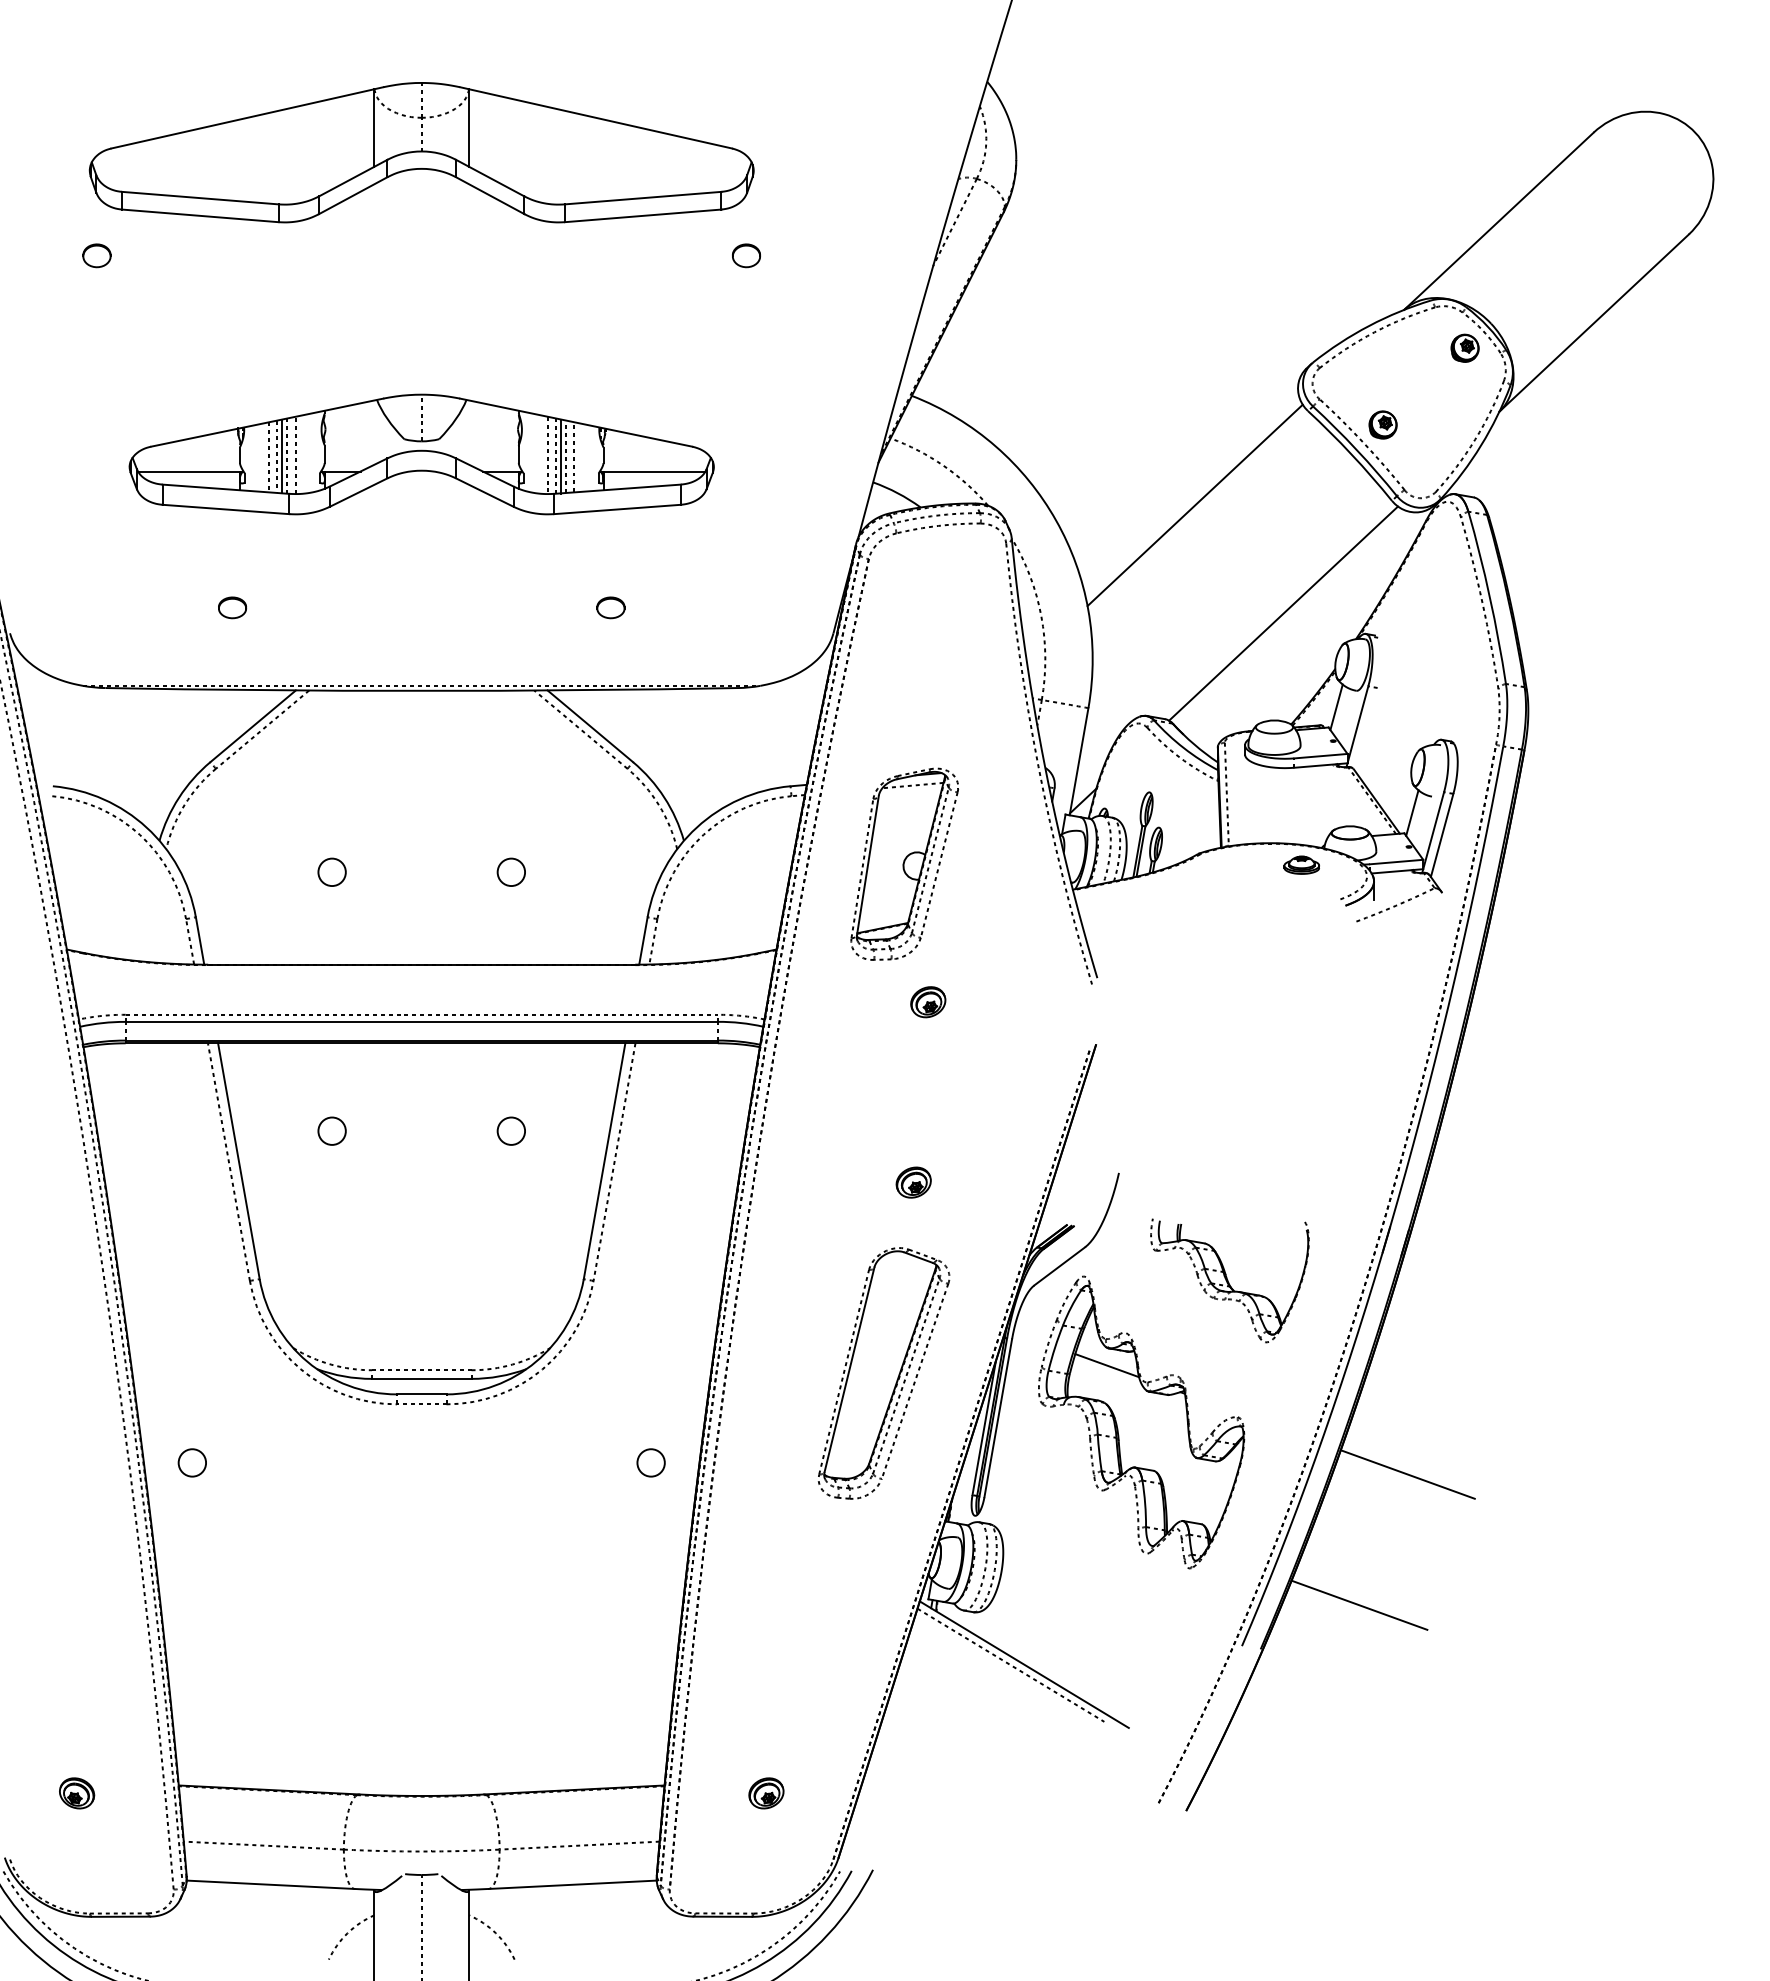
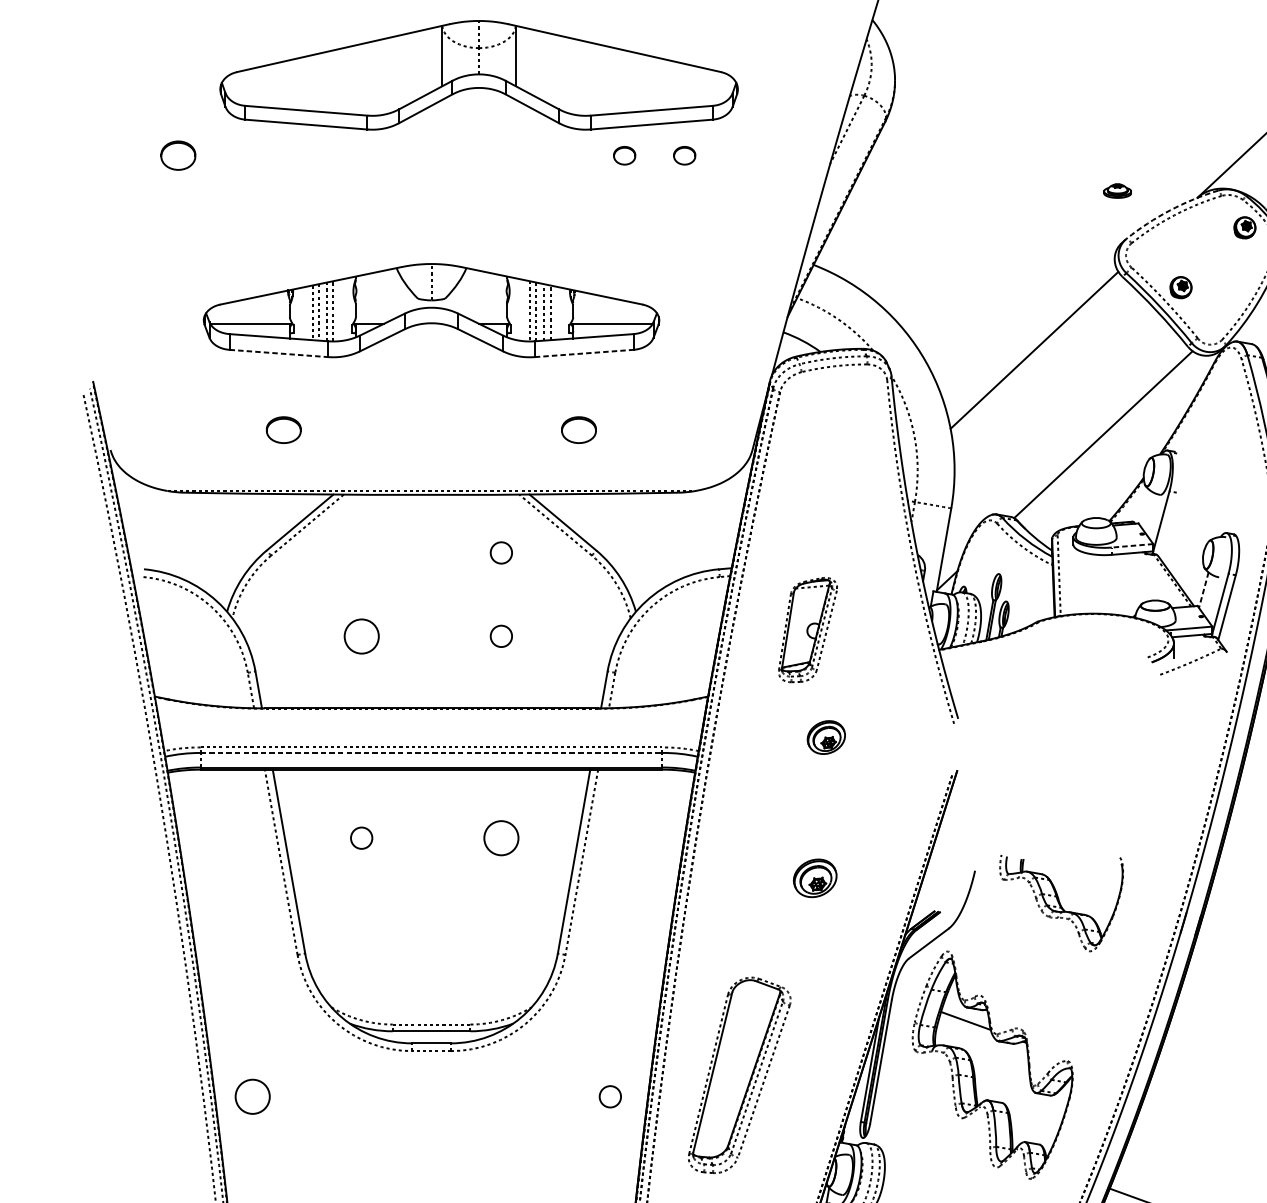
part: (421, 152) -> (478, 75), moved
part: (96, 255) -> (177, 155), size x1.6
part: (669, 255) -> (624, 155), added
arc: (1369, 325) -> (1170, 210), solid -> dashed
line: (282, 456) -> (322, 312), removed
line: (561, 456) -> (540, 312), removed
line: (226, 509) -> (279, 353), solid -> dashed
line: (617, 509) -> (584, 353), solid -> dashed
part: (232, 607) -> (284, 429), size x1.6
part: (610, 607) -> (578, 429), size x1.6
line: (1336, 707) -> (1144, 507), removed
line: (1320, 756) -> (1132, 546), solid -> dashed
circle: (510, 764) -> (500, 552), added
line: (1412, 813) -> (1203, 590), solid -> dashed
part: (904, 863) -> (807, 629), size x0.7
part: (1301, 864) -> (1117, 190), moved
circle: (331, 871) -> (361, 635), size x1.6
part: (928, 1002) -> (826, 737), size x1.4
line: (422, 1021) -> (432, 752), solid -> dashed
circle: (511, 1130) -> (501, 837), size x1.6
part: (913, 1182) -> (814, 878), size x1.6
part: (1229, 1280) -> (1061, 903), moved
part: (883, 1373) -> (739, 1075), moved
circle: (192, 1462) -> (252, 1096), size x1.6
line: (1407, 1474) -> (1200, 1105), removed

